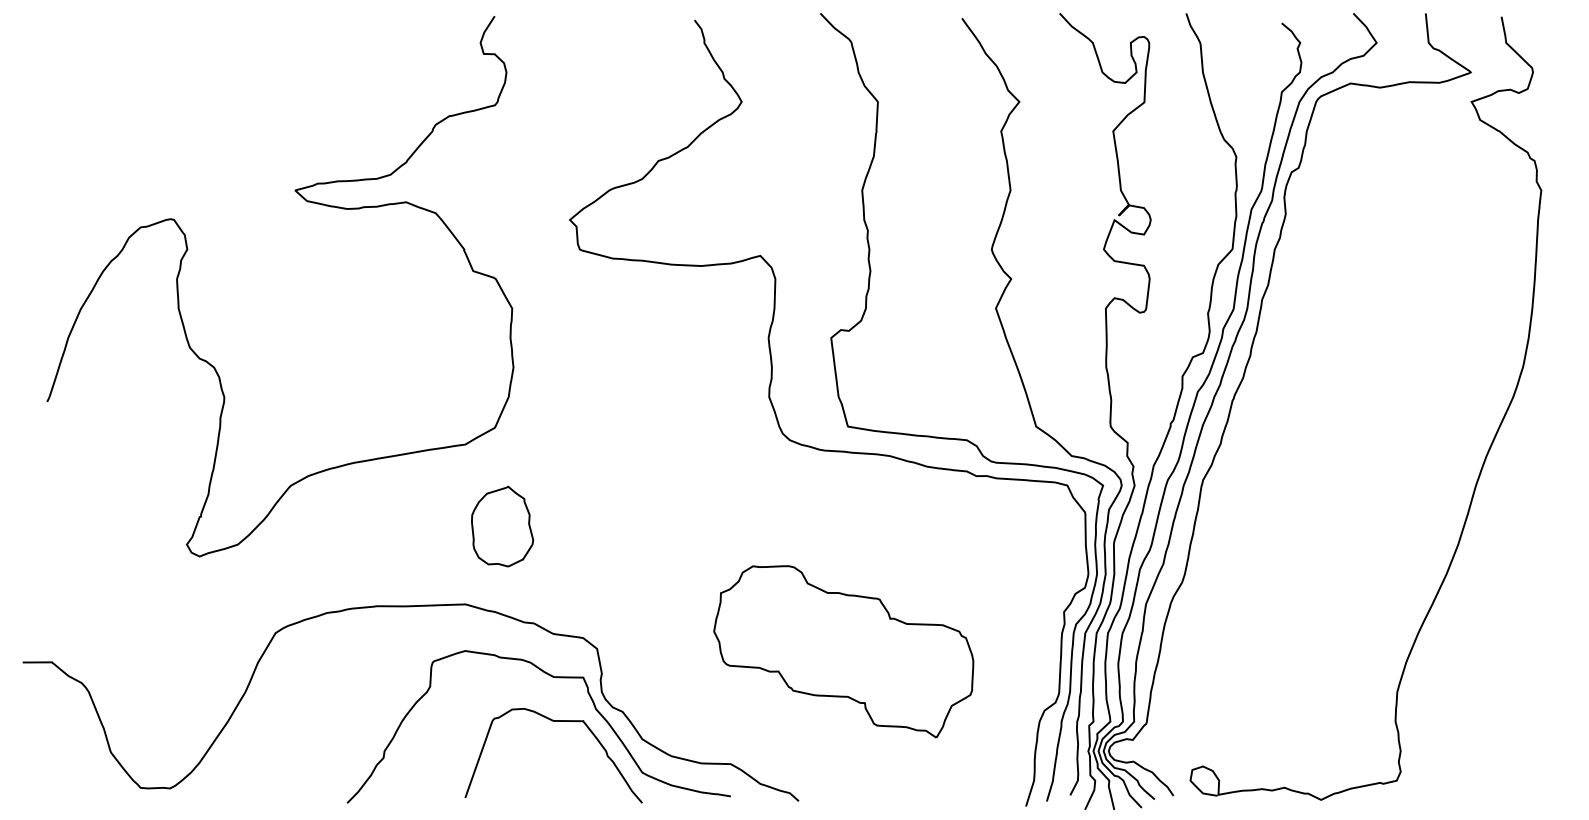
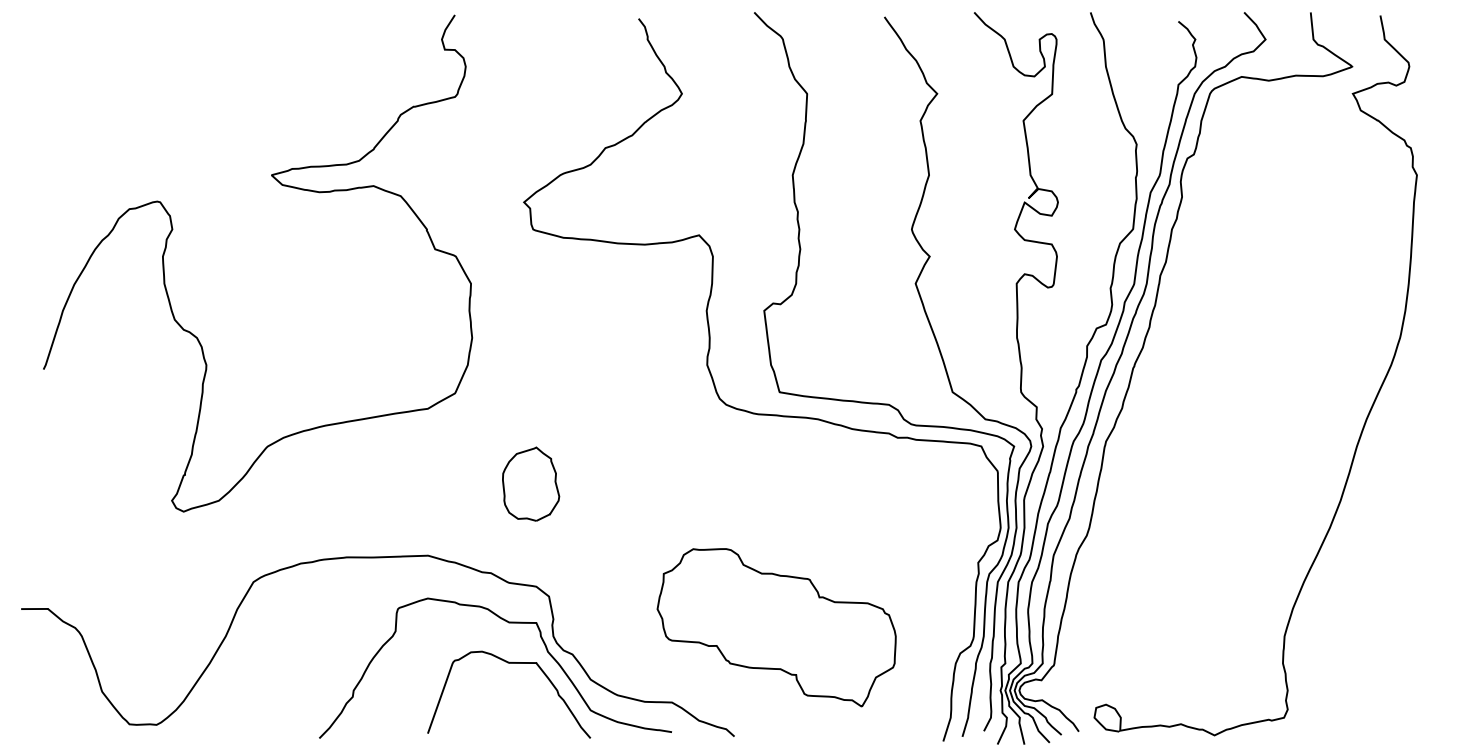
part: (502, 526) -> (531, 484), moved
part: (843, 651) -> (776, 627), moved

